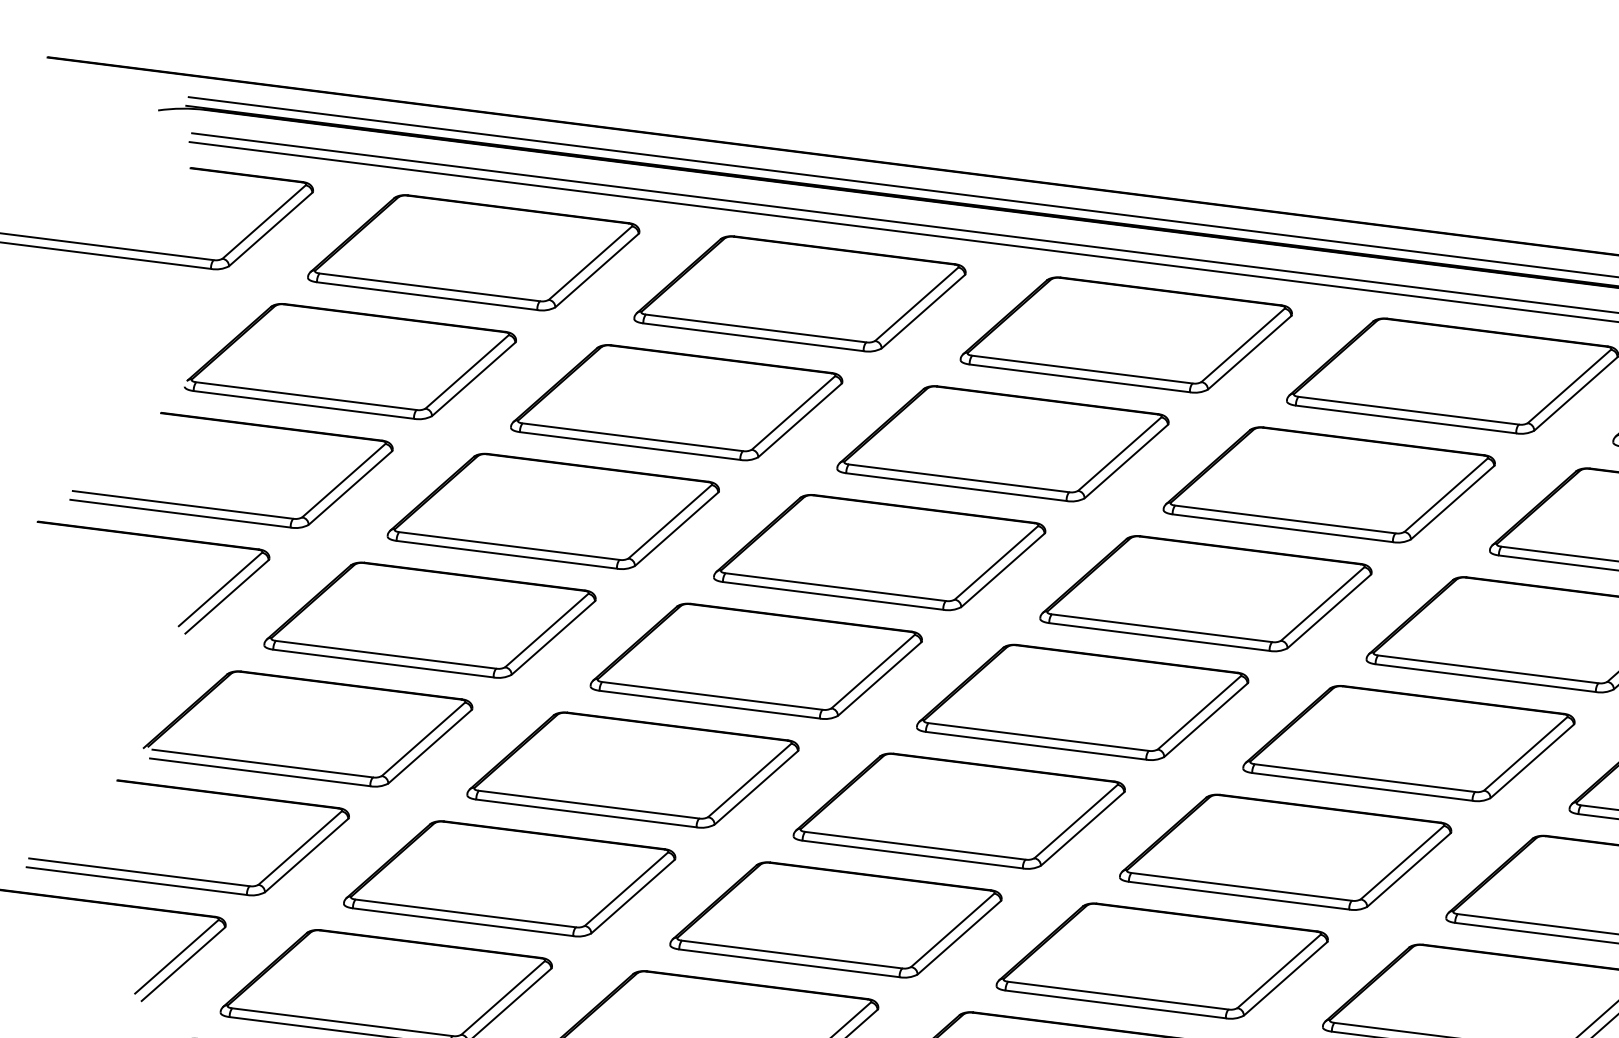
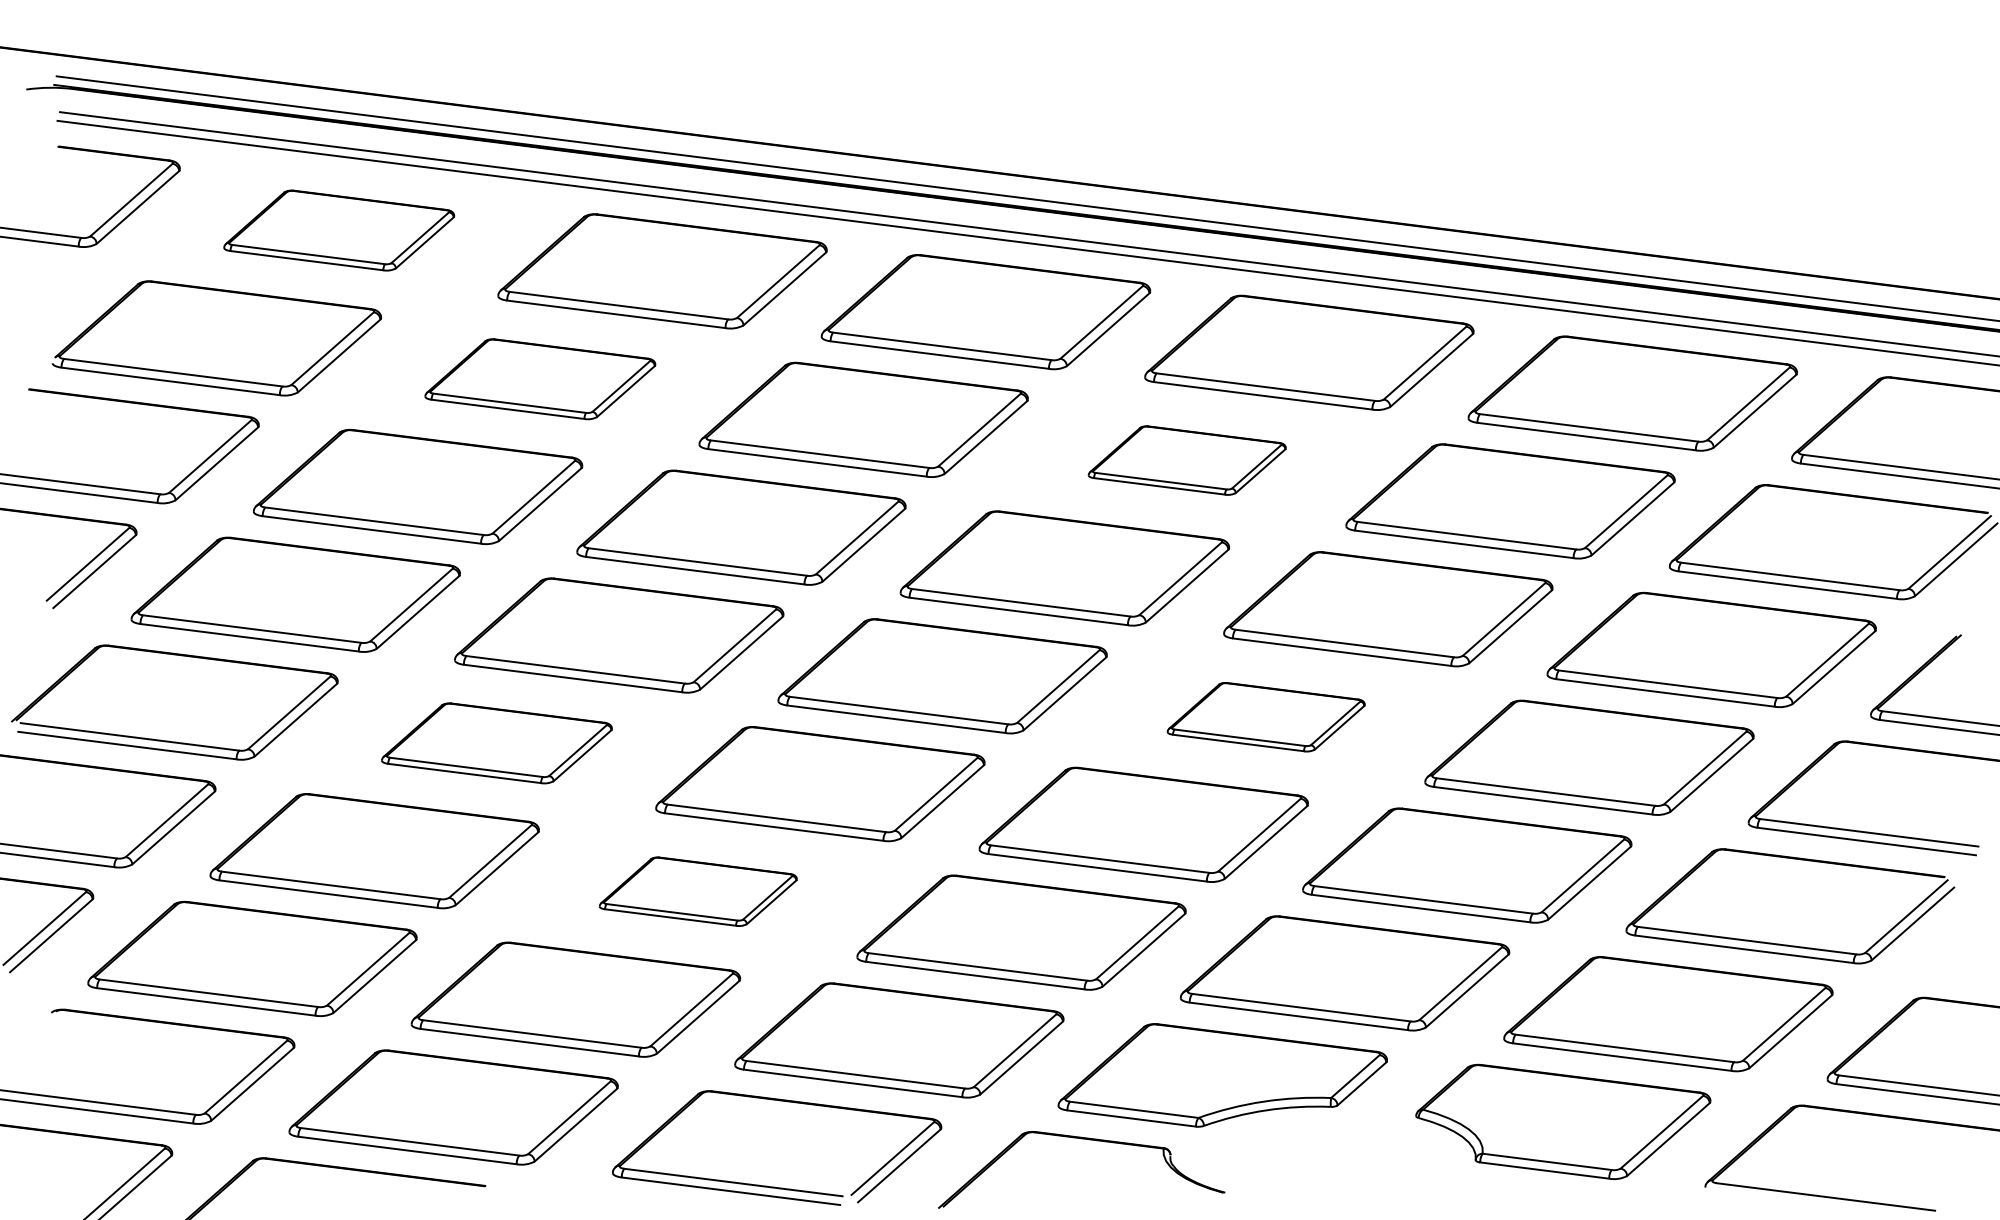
part: (474, 252) -> (339, 230), size x0.7
part: (676, 402) -> (540, 379), size x0.7
part: (1329, 484) -> (1187, 460), size x0.6
part: (1409, 744) -> (1266, 717), size x0.6
part: (632, 770) -> (496, 743), size x0.7
part: (836, 919) -> (698, 891), size x0.6

